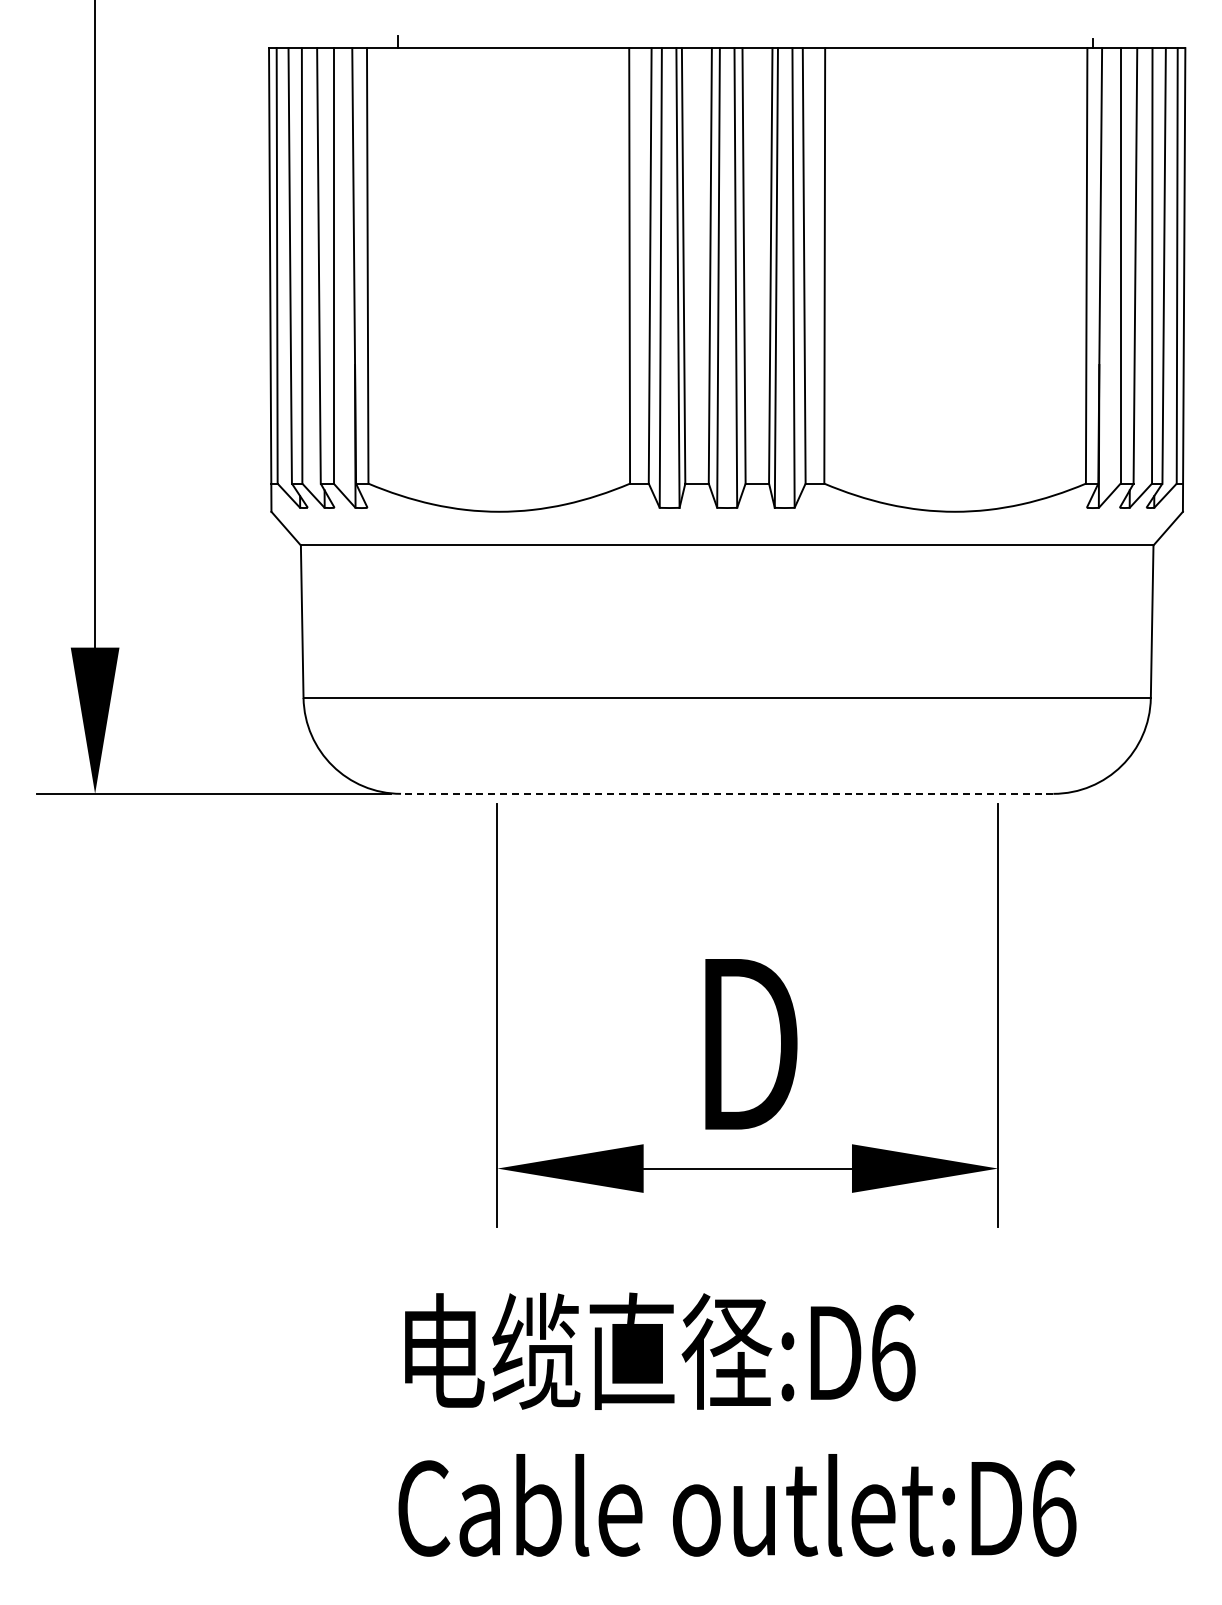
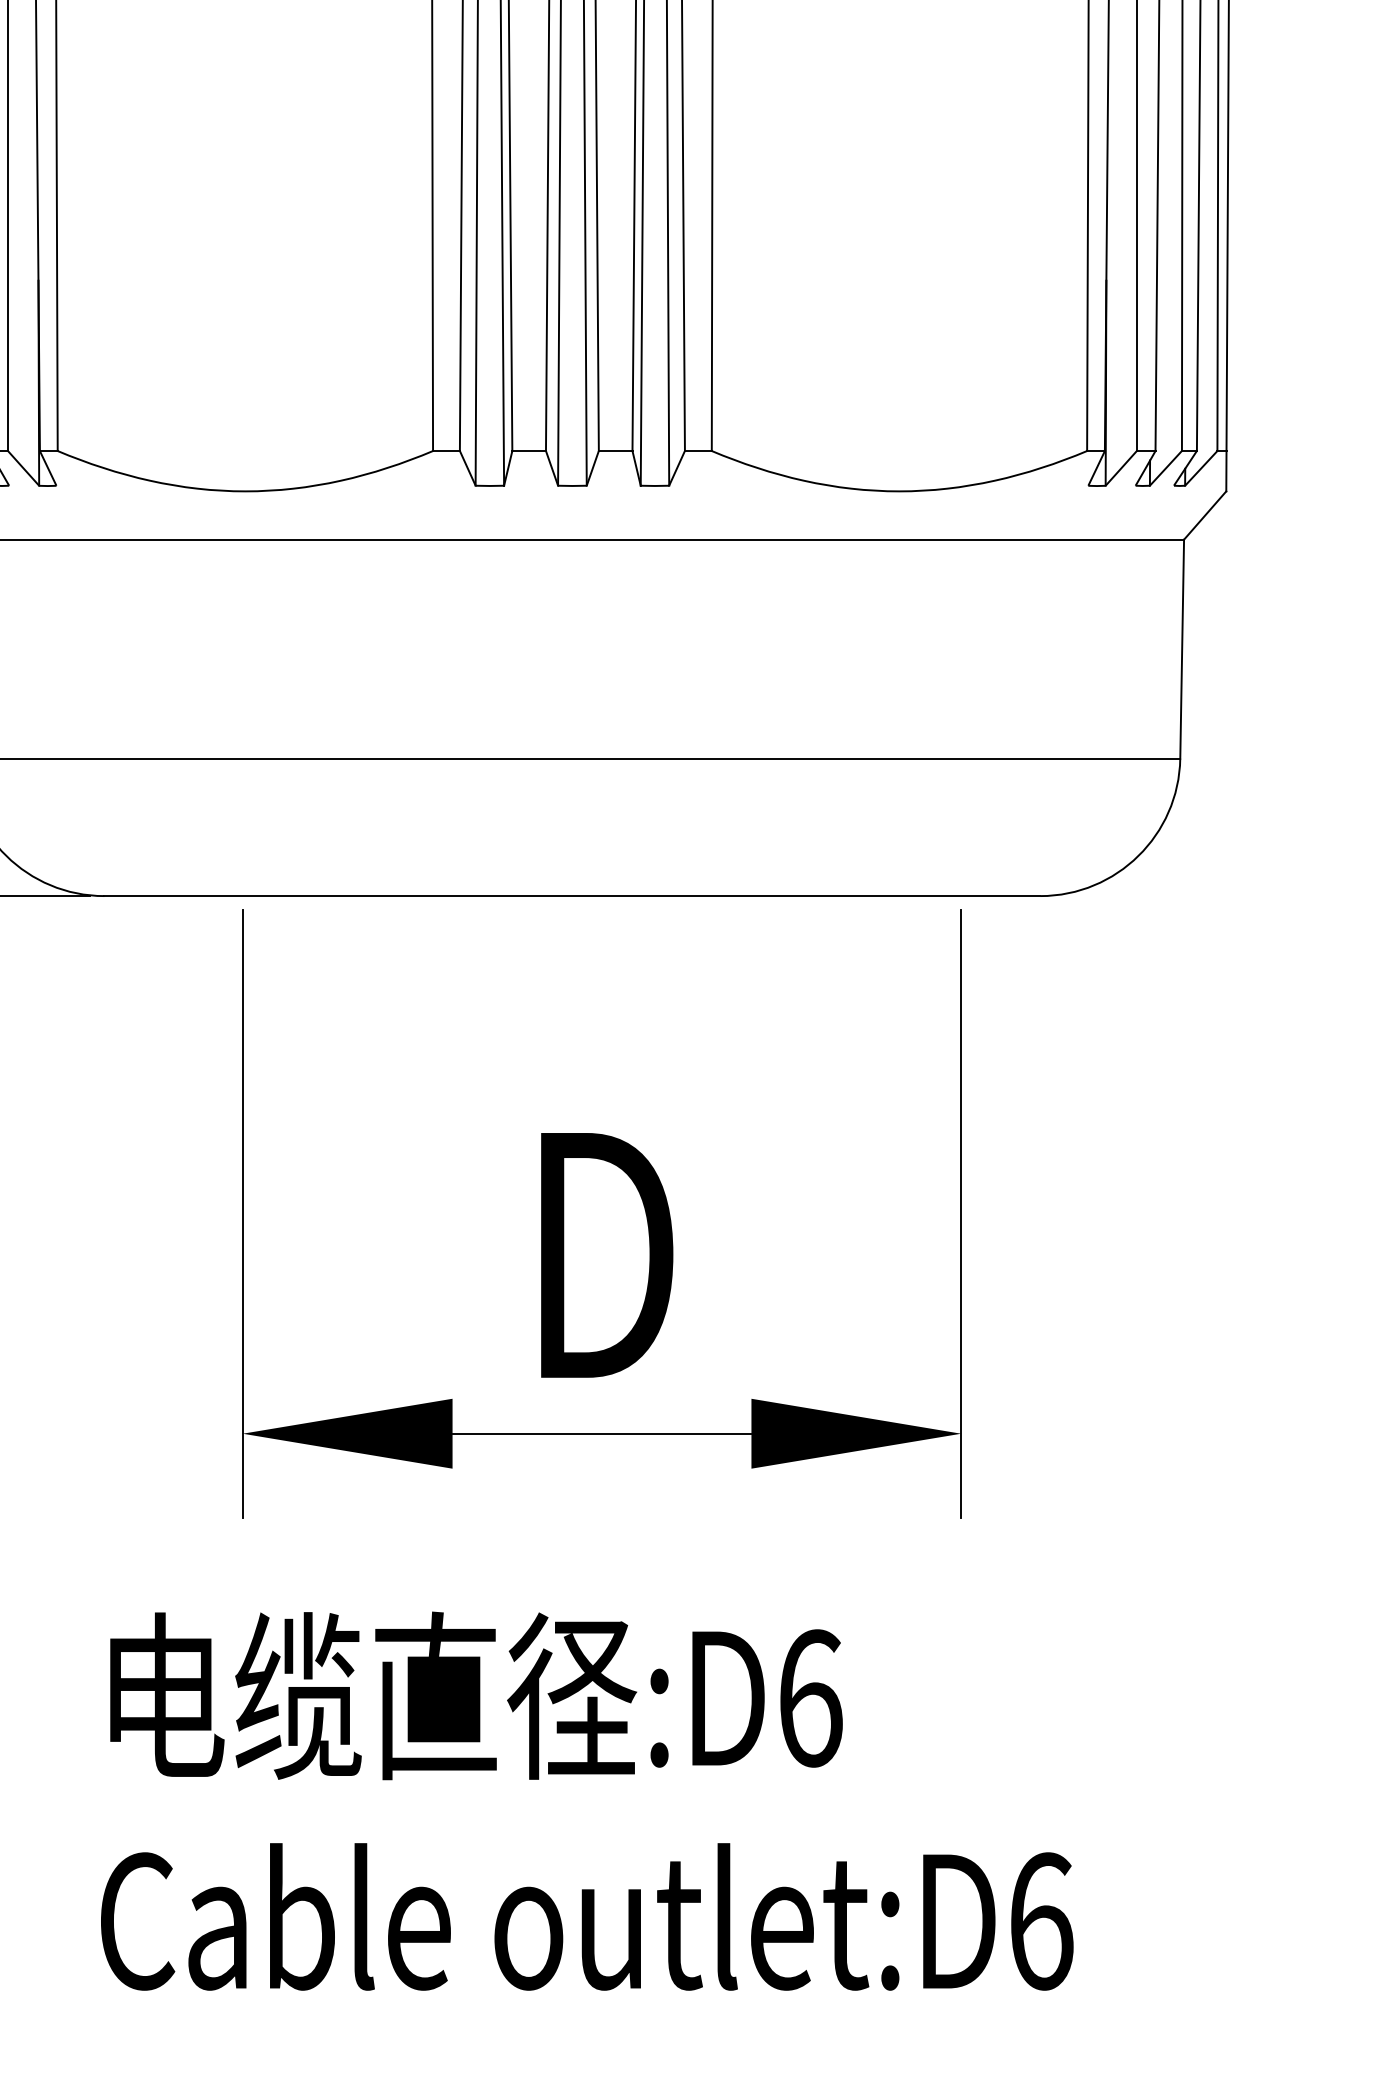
line: (726, 793) -> (571, 895), dashed -> solid

